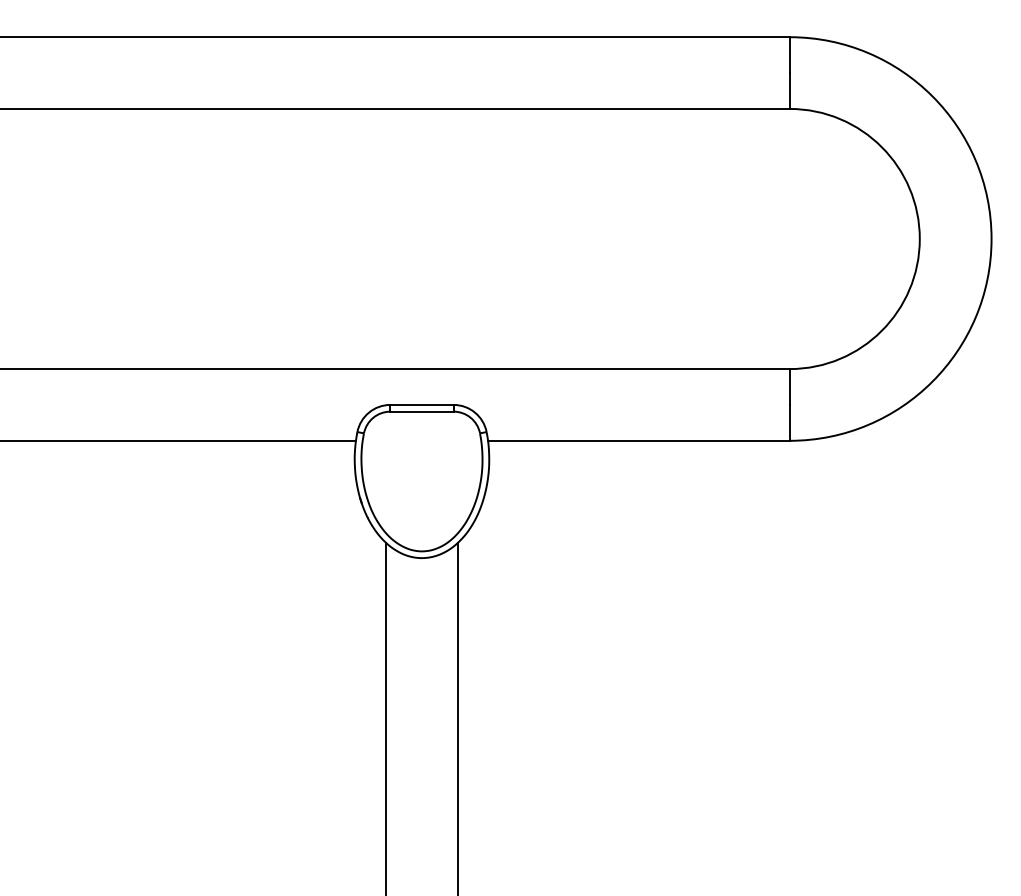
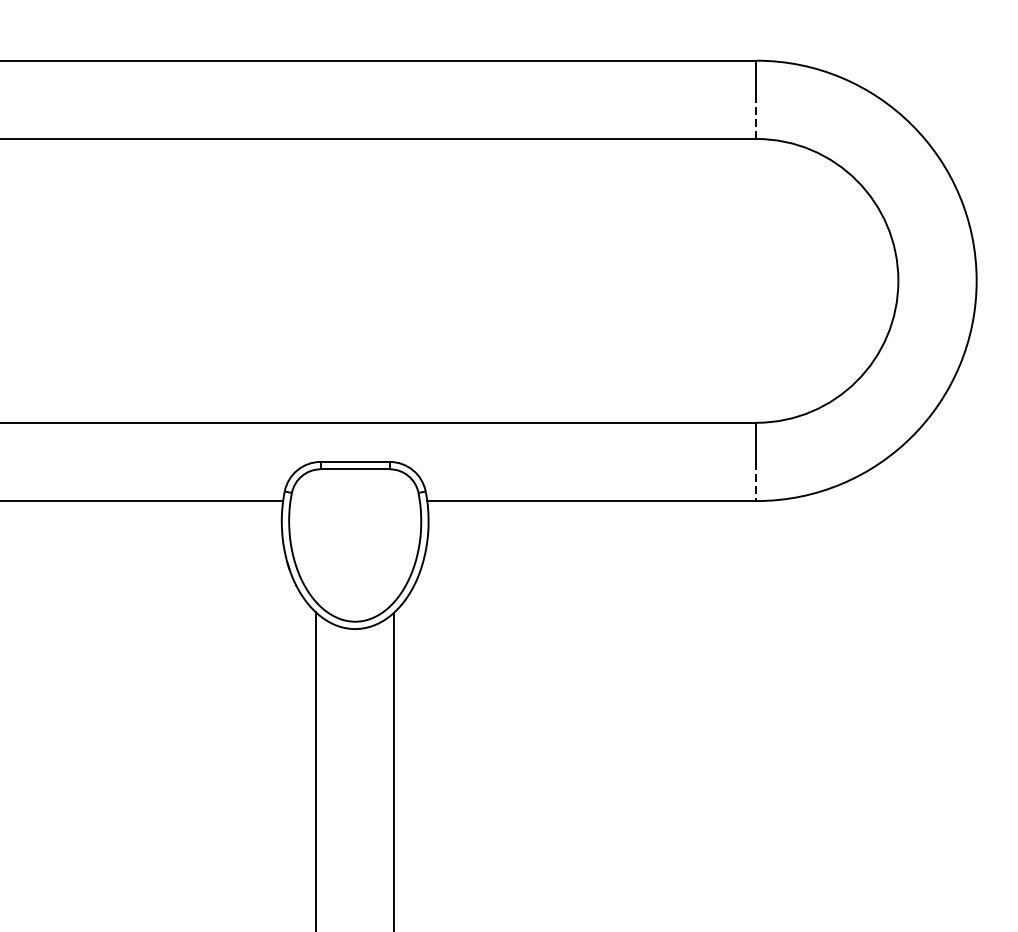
line: (789, 91) -> (756, 119), solid -> dashed
line: (789, 422) -> (756, 481), solid -> dashed

